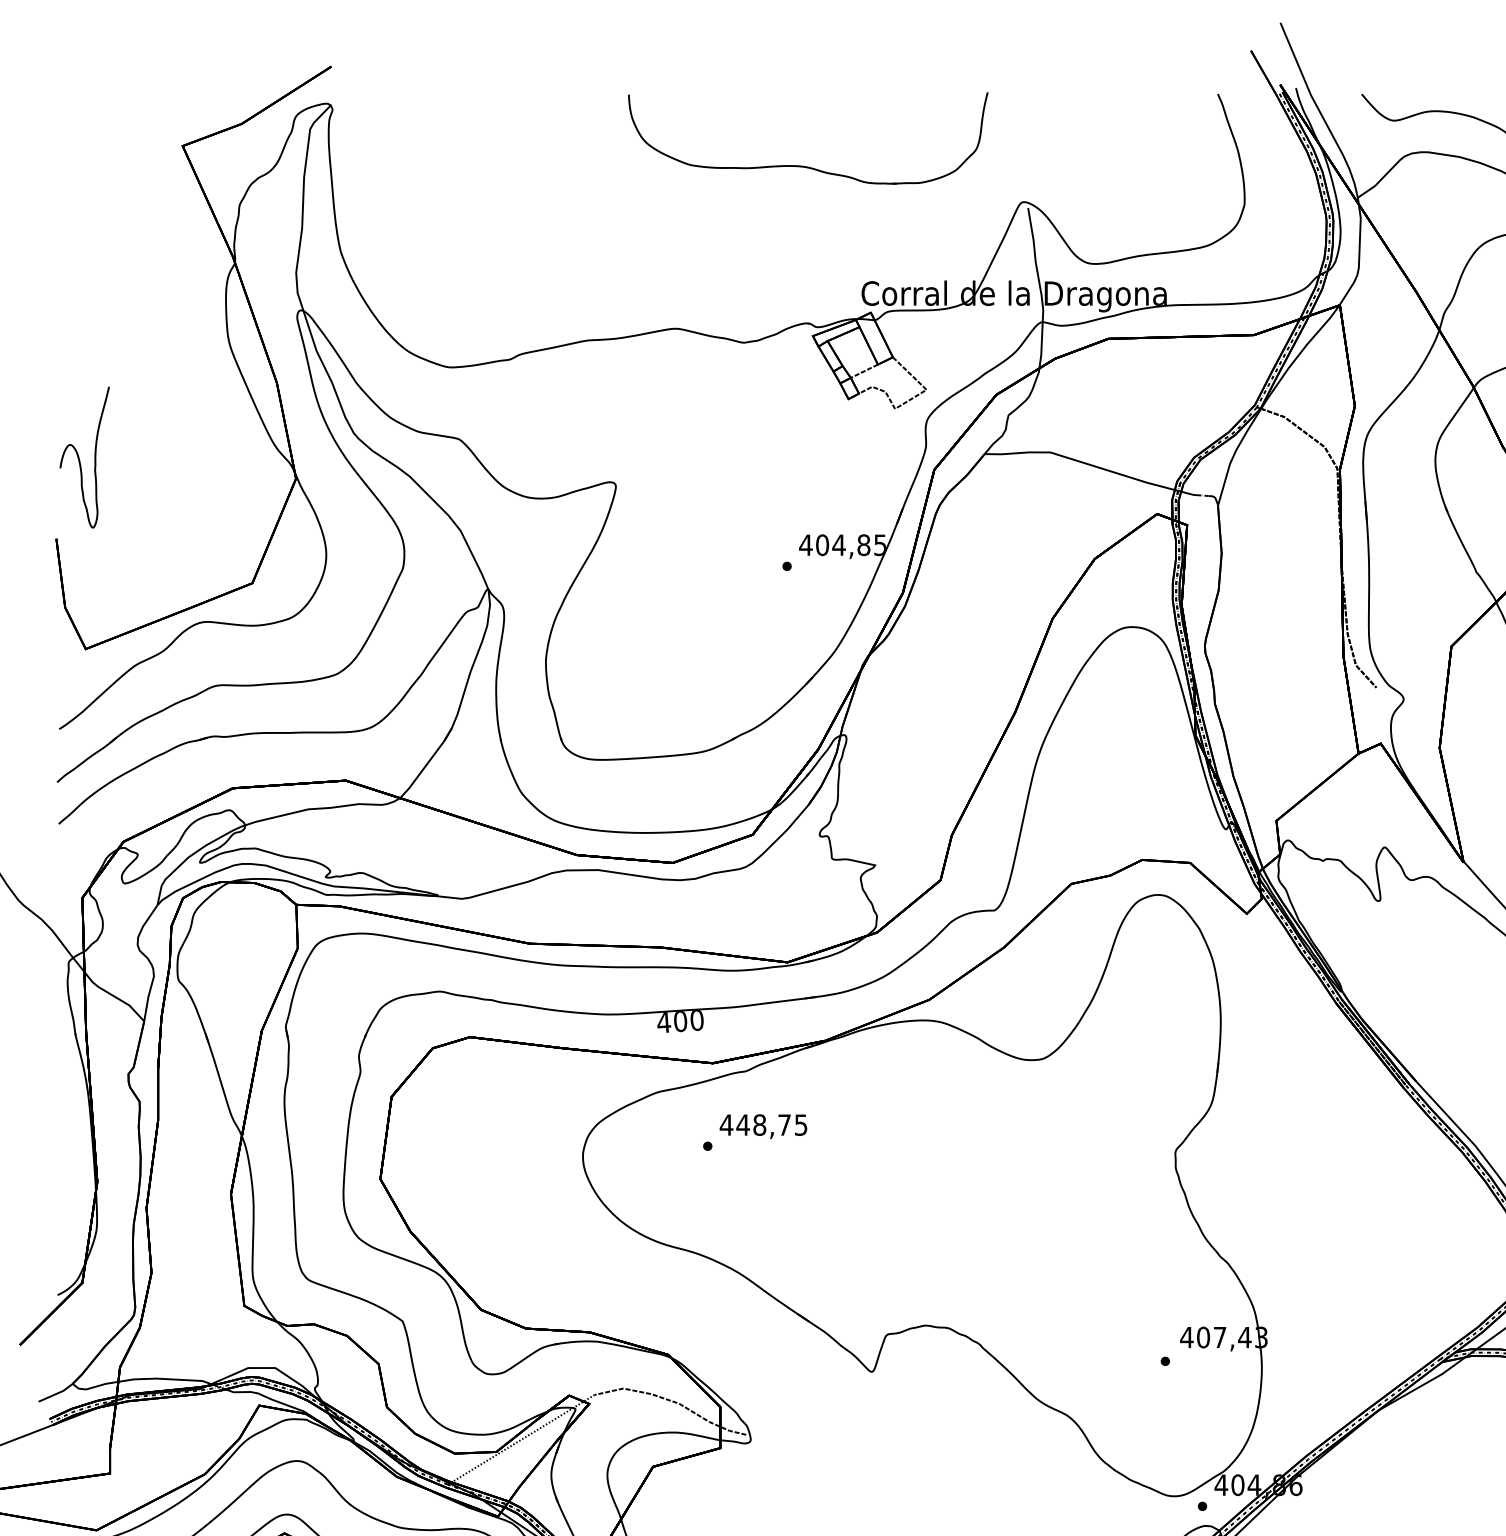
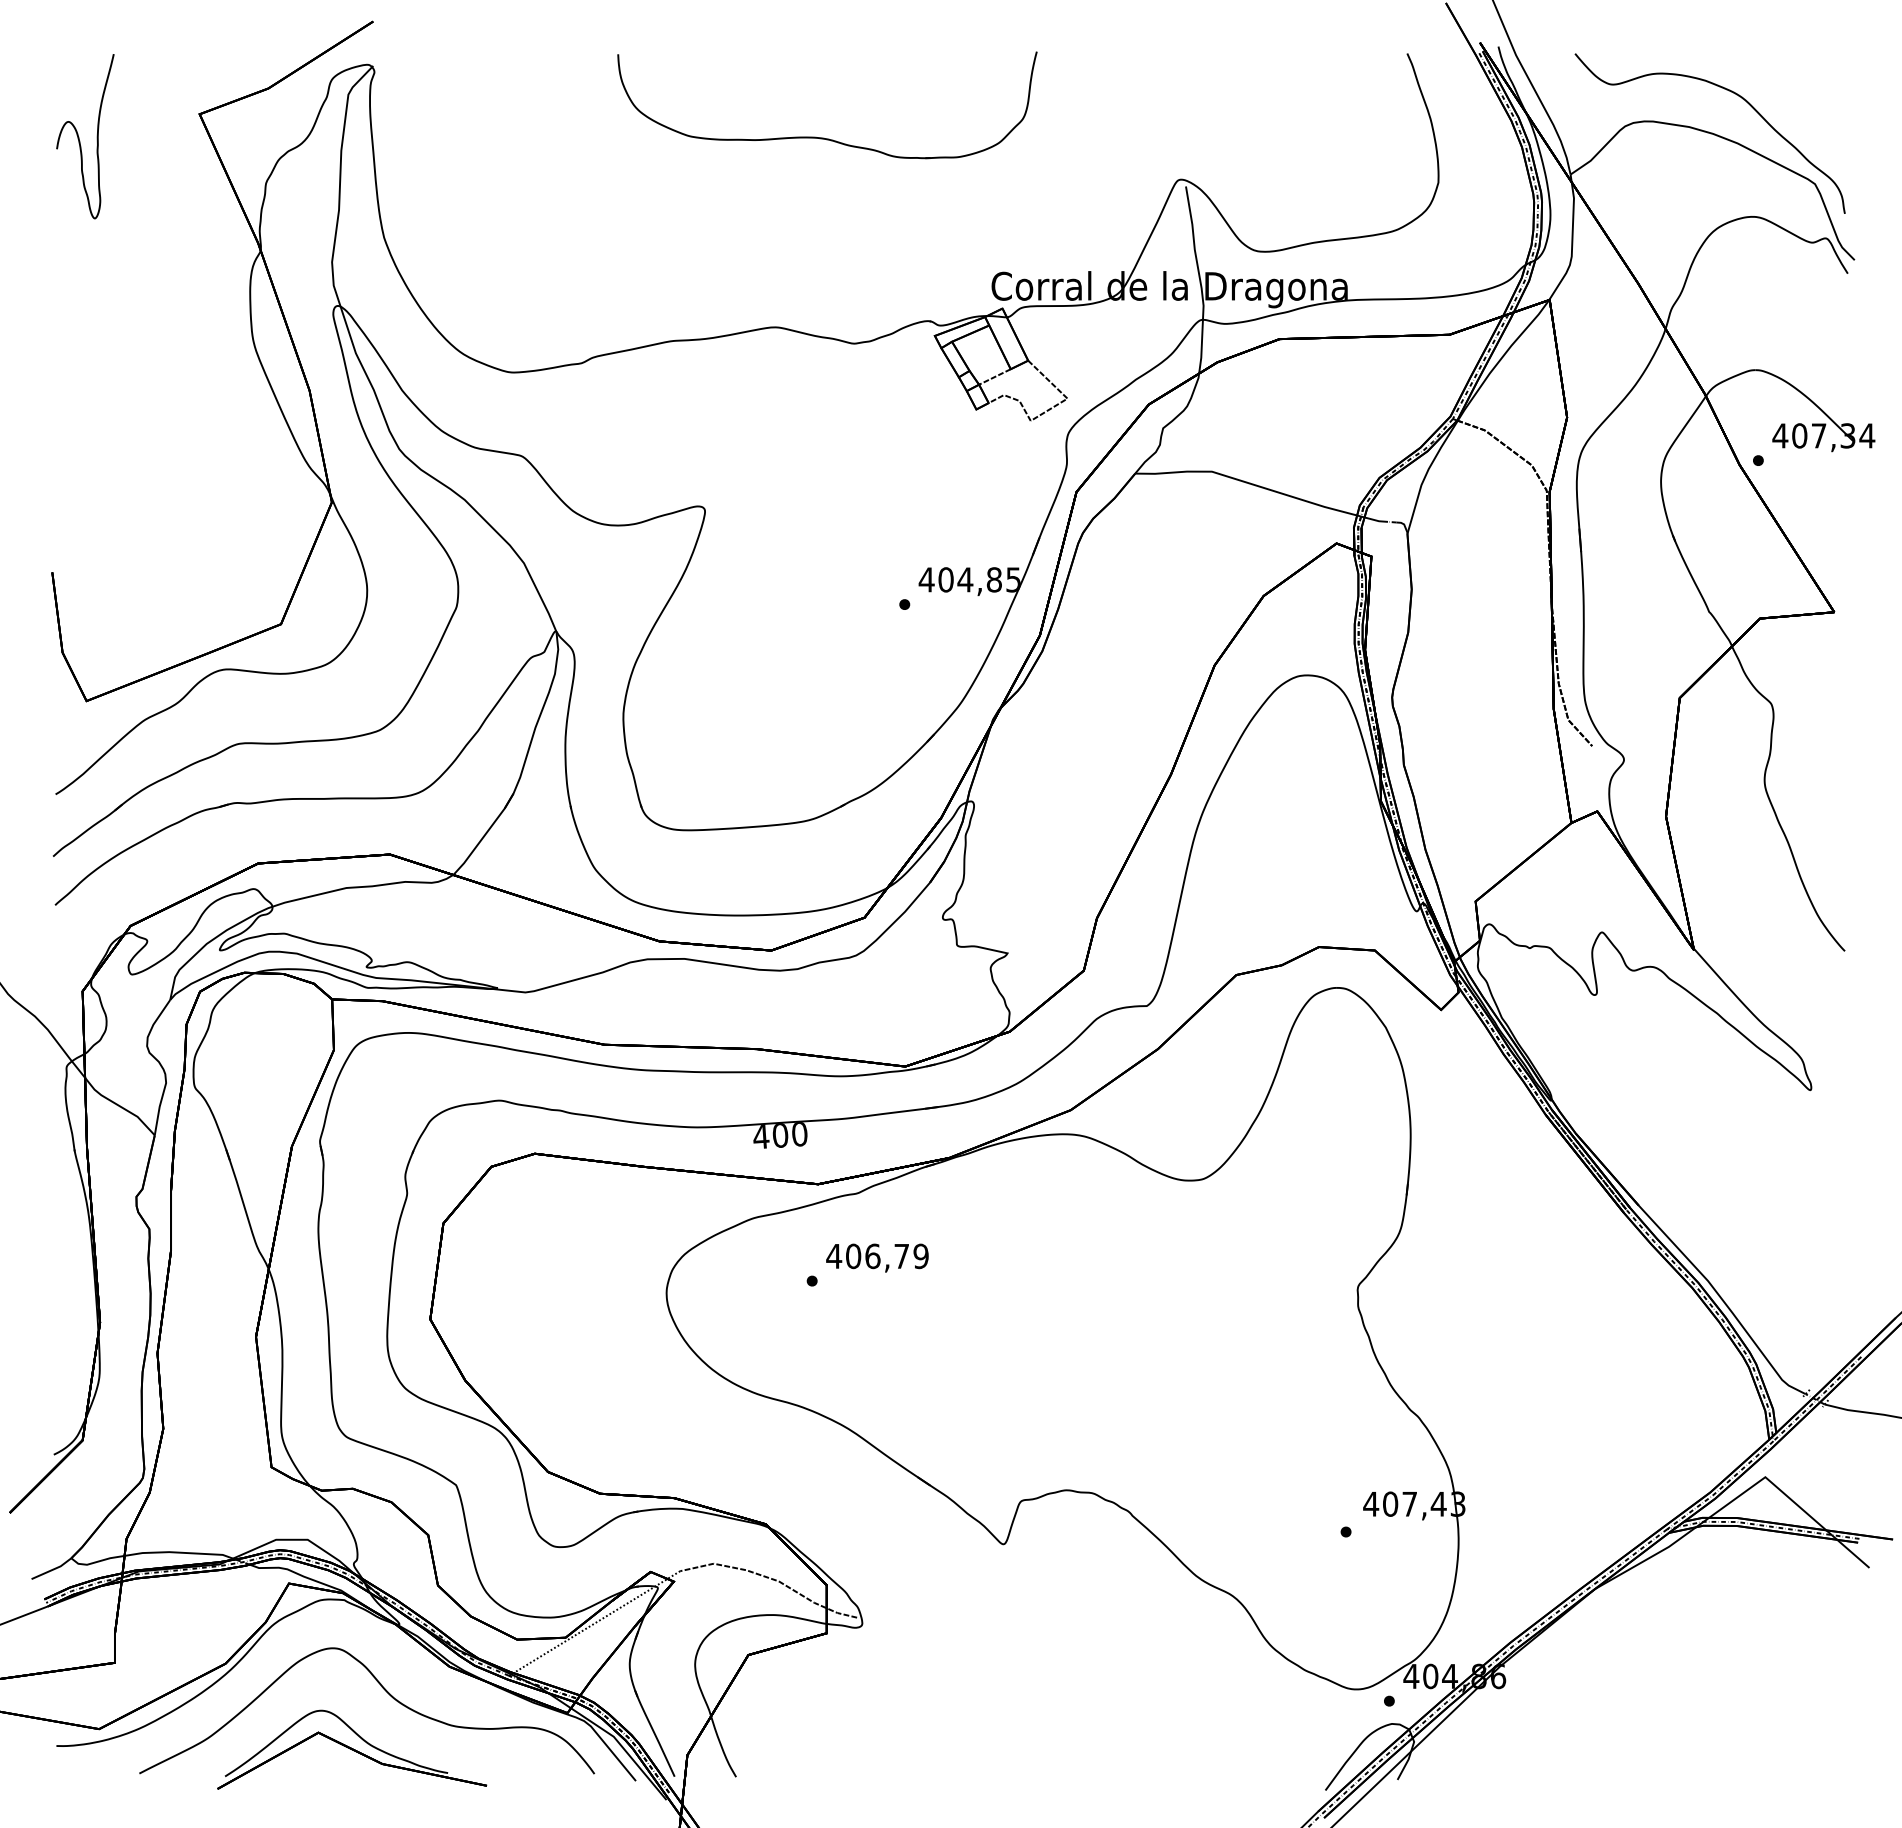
part: (805, 165) -> (824, 137), moved
curve: (79, 458) -> (79, 137), moved
text: (771, 1125) -> (886, 1256), 448,75 -> 406,79

